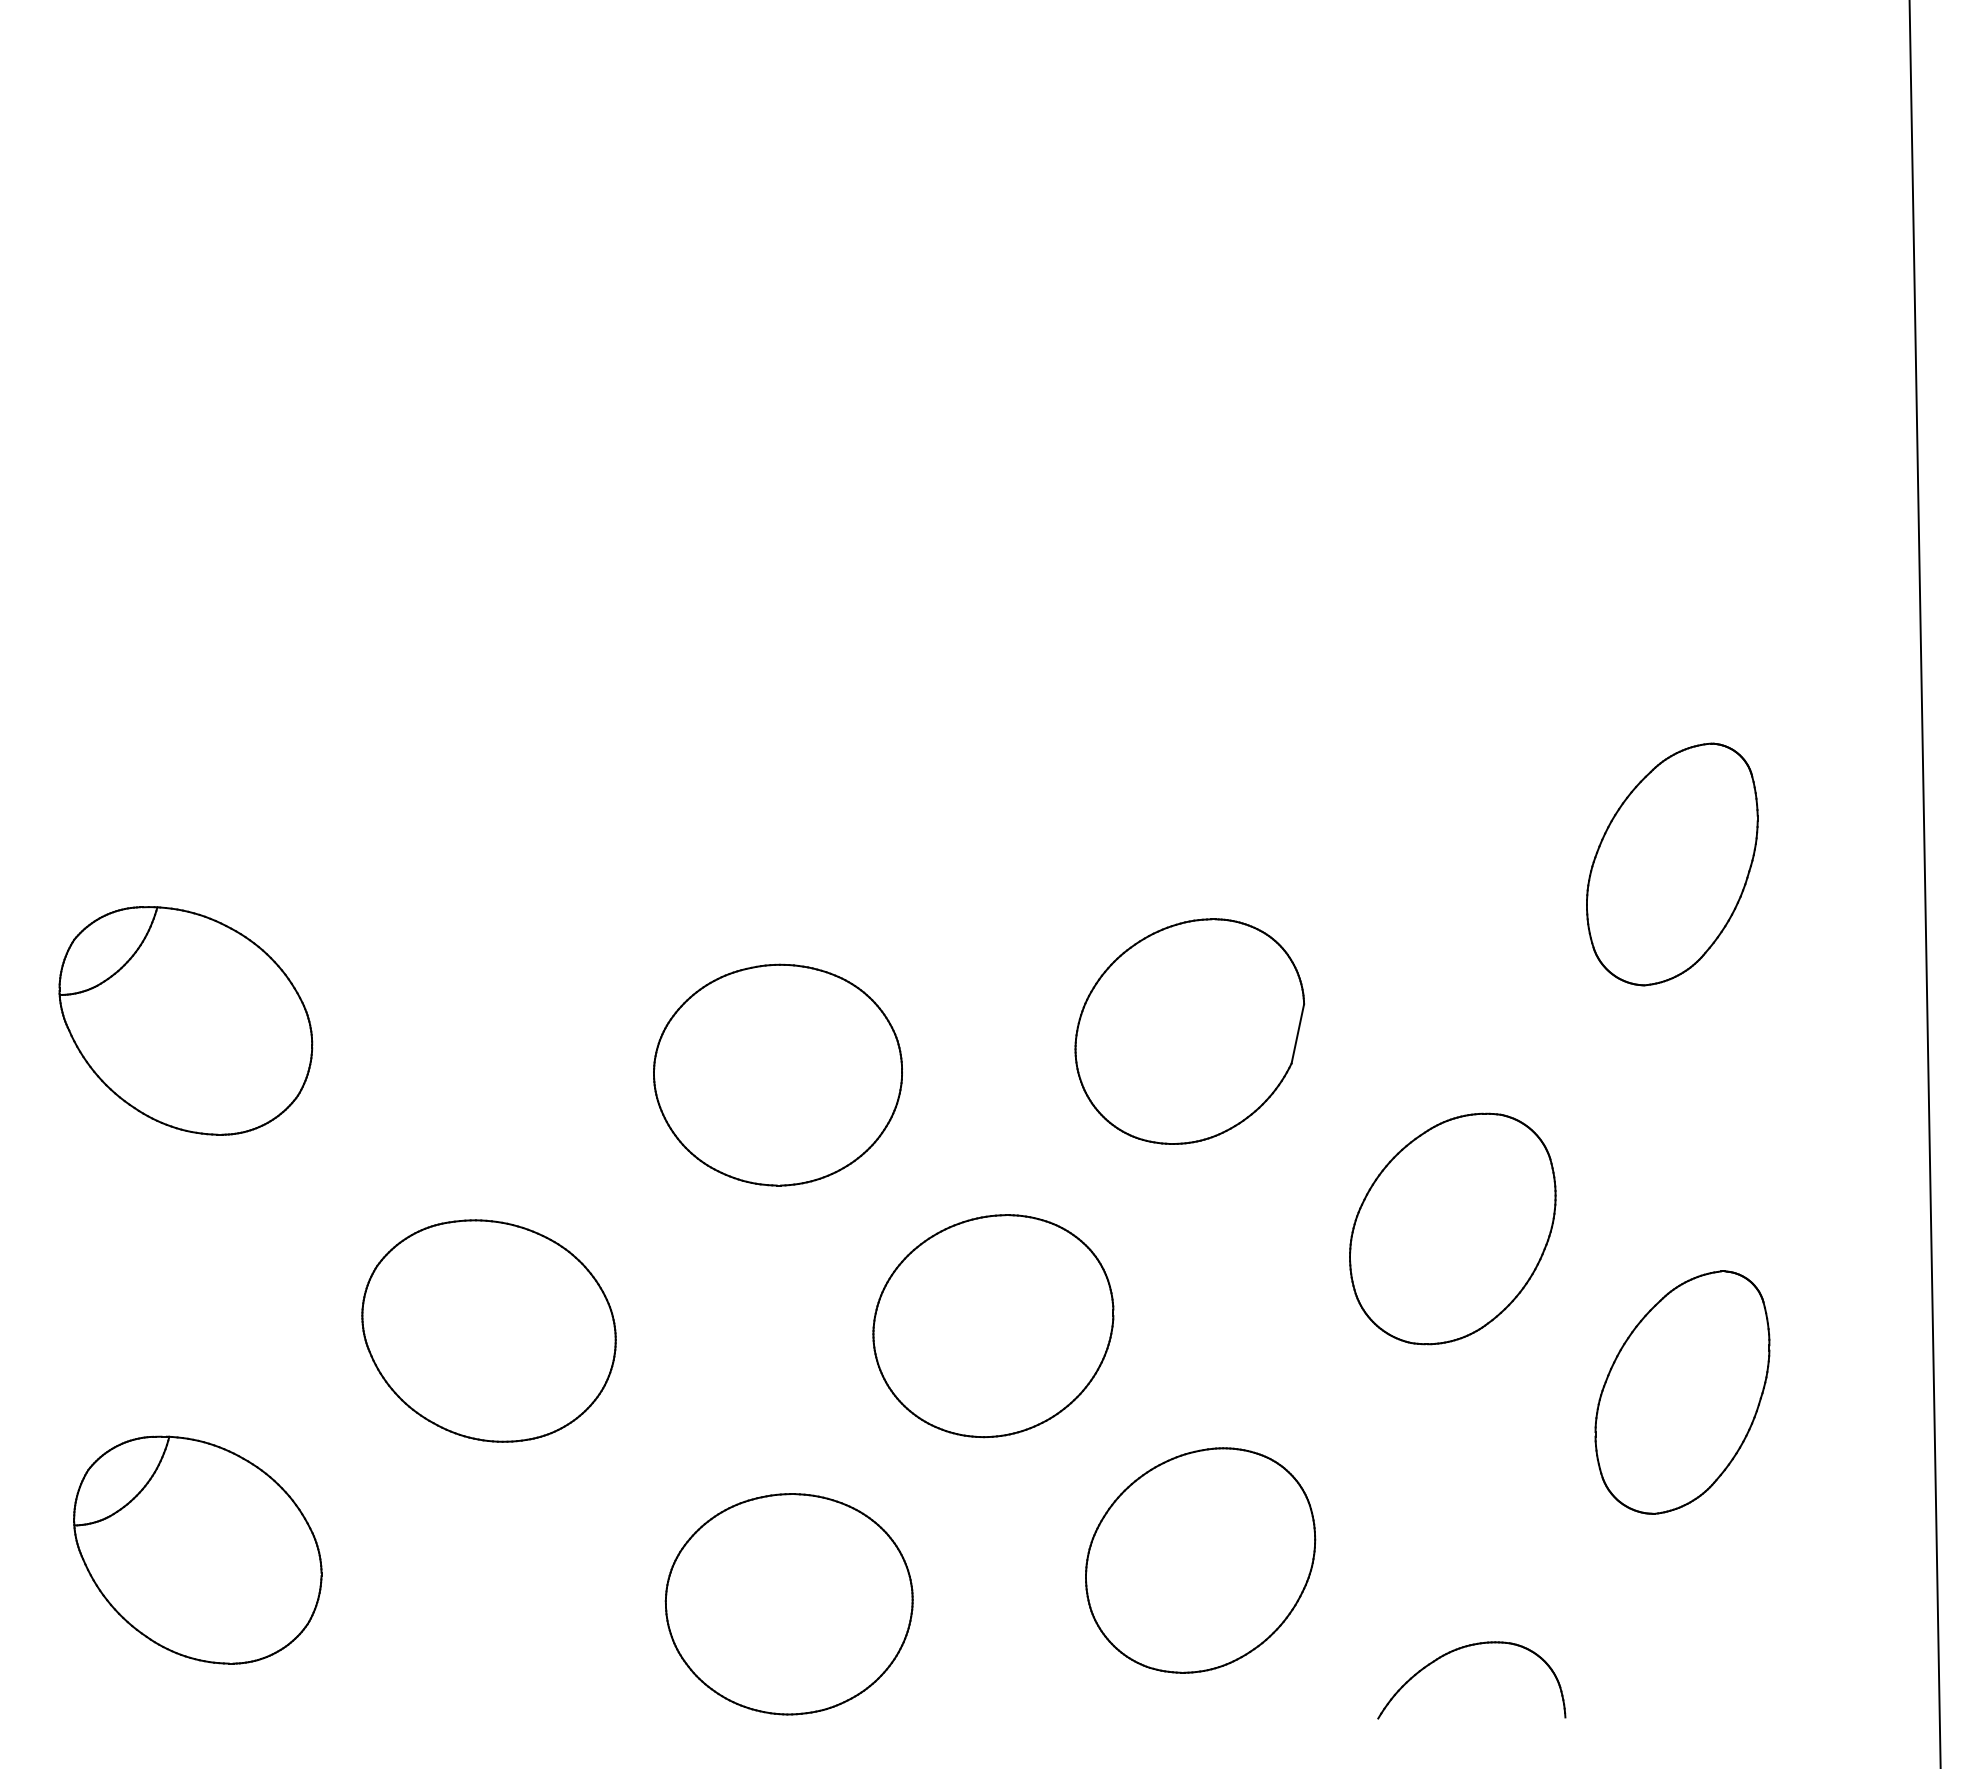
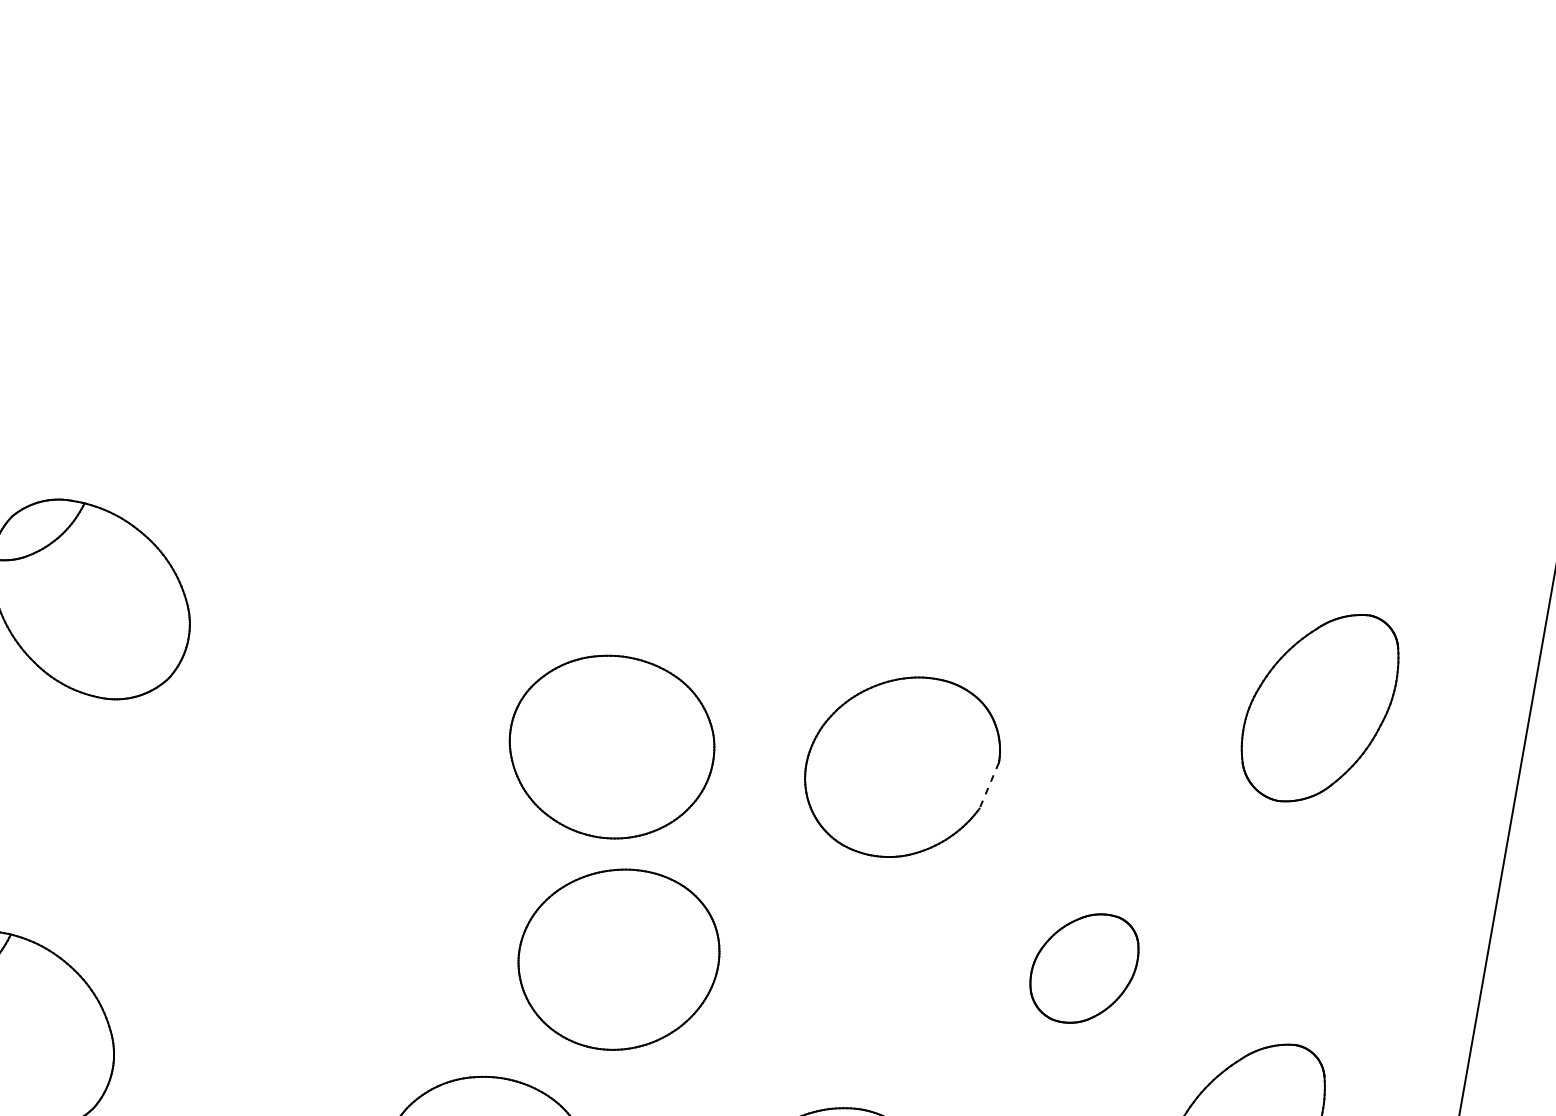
line: (1297, 1034) -> (988, 786), solid -> dashed
part: (777, 1074) -> (611, 746), moved
part: (1452, 1228) -> (1083, 967), size x0.6
part: (993, 1326) -> (618, 959), moved
part: (488, 1330) -> (286, 898), removed

